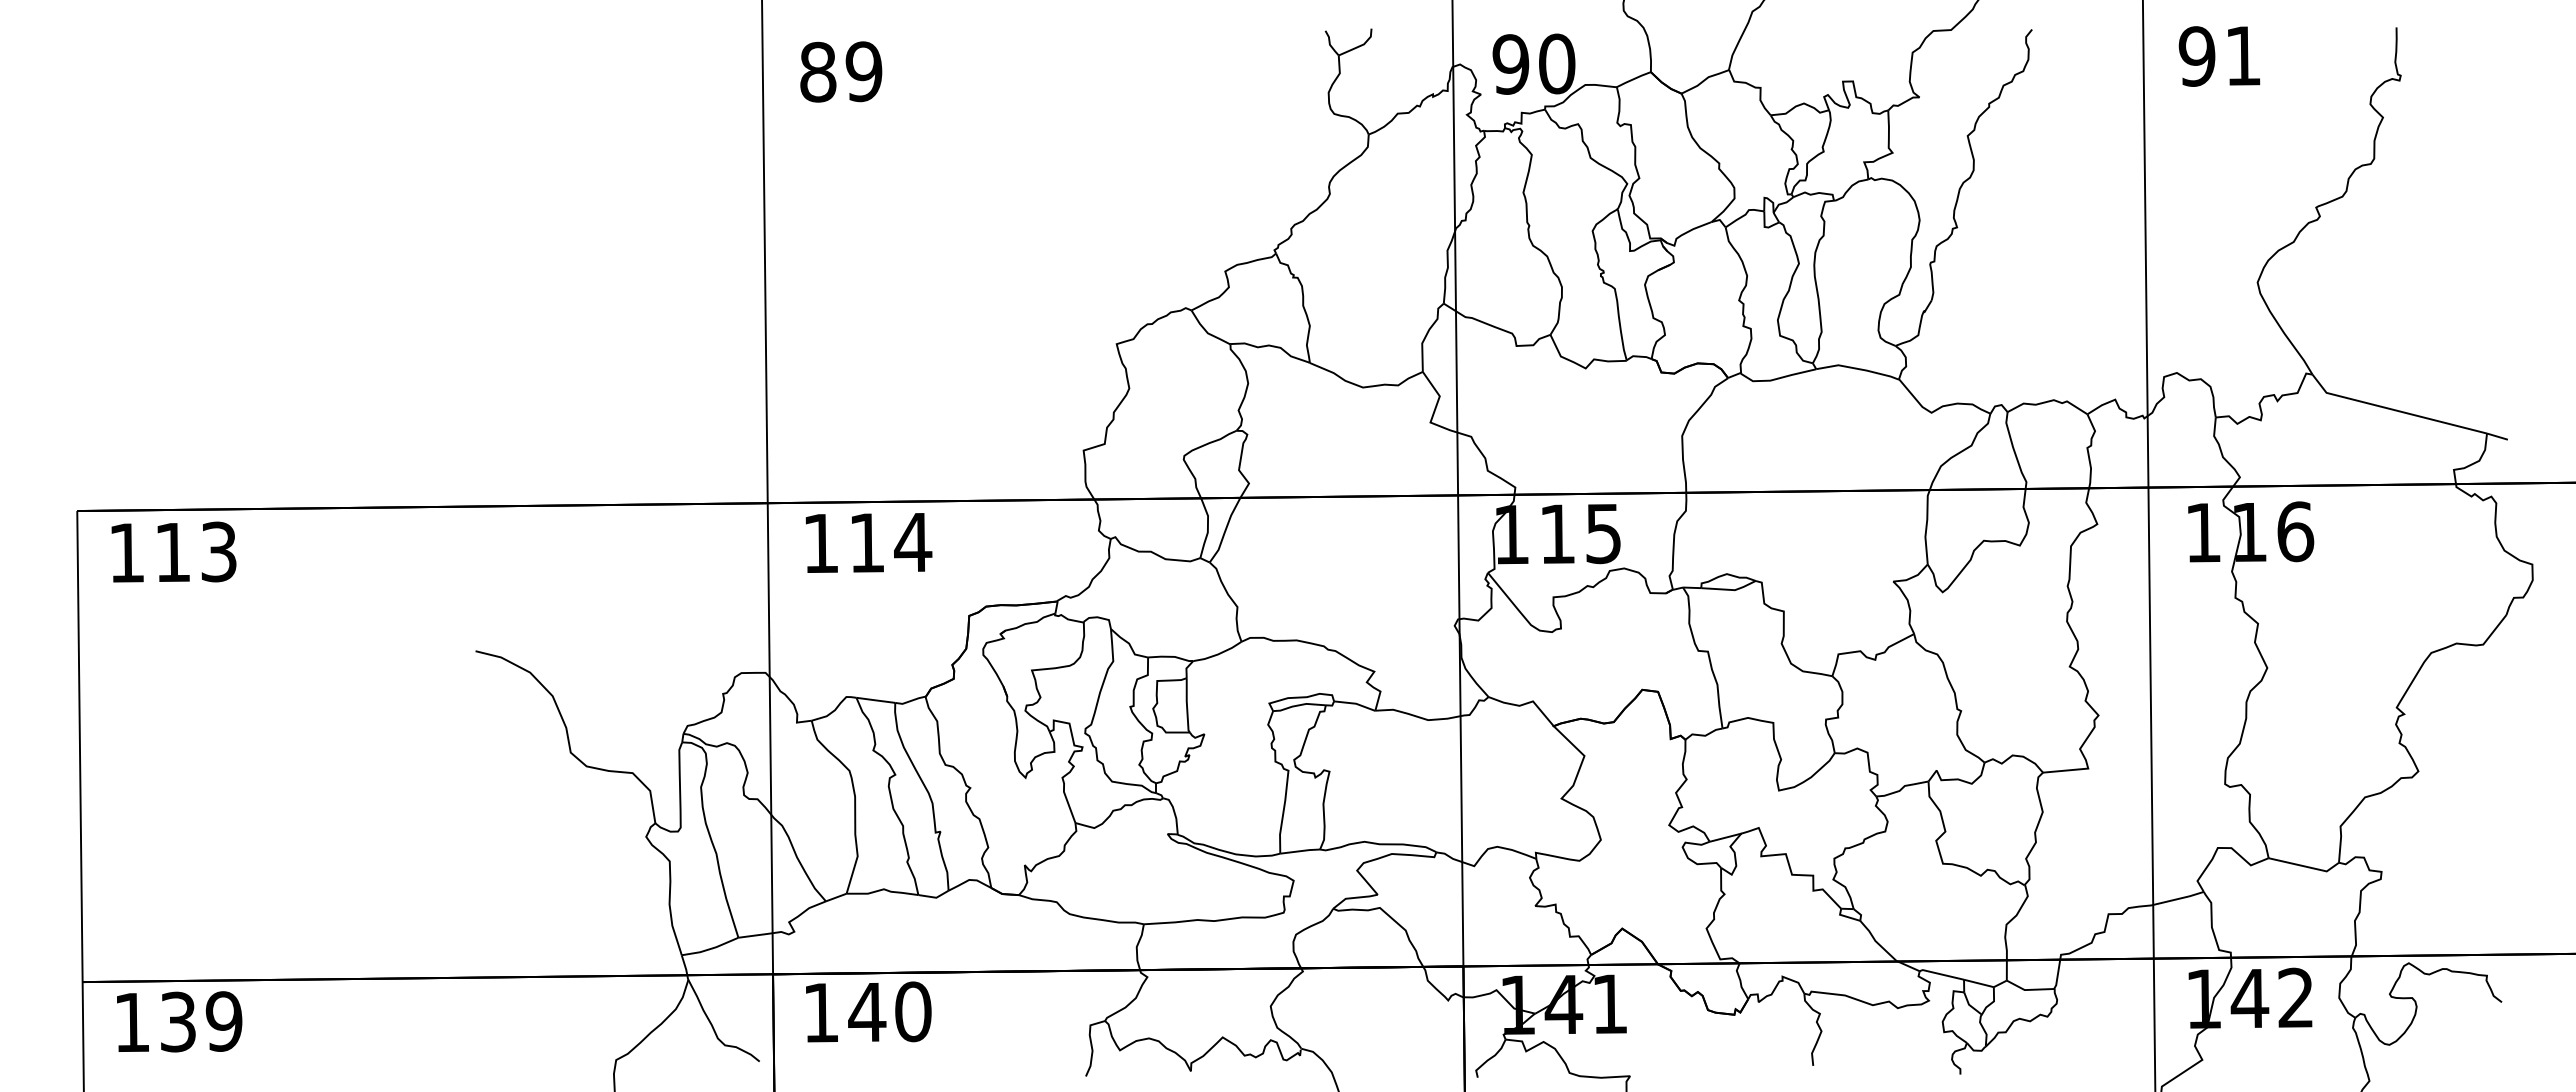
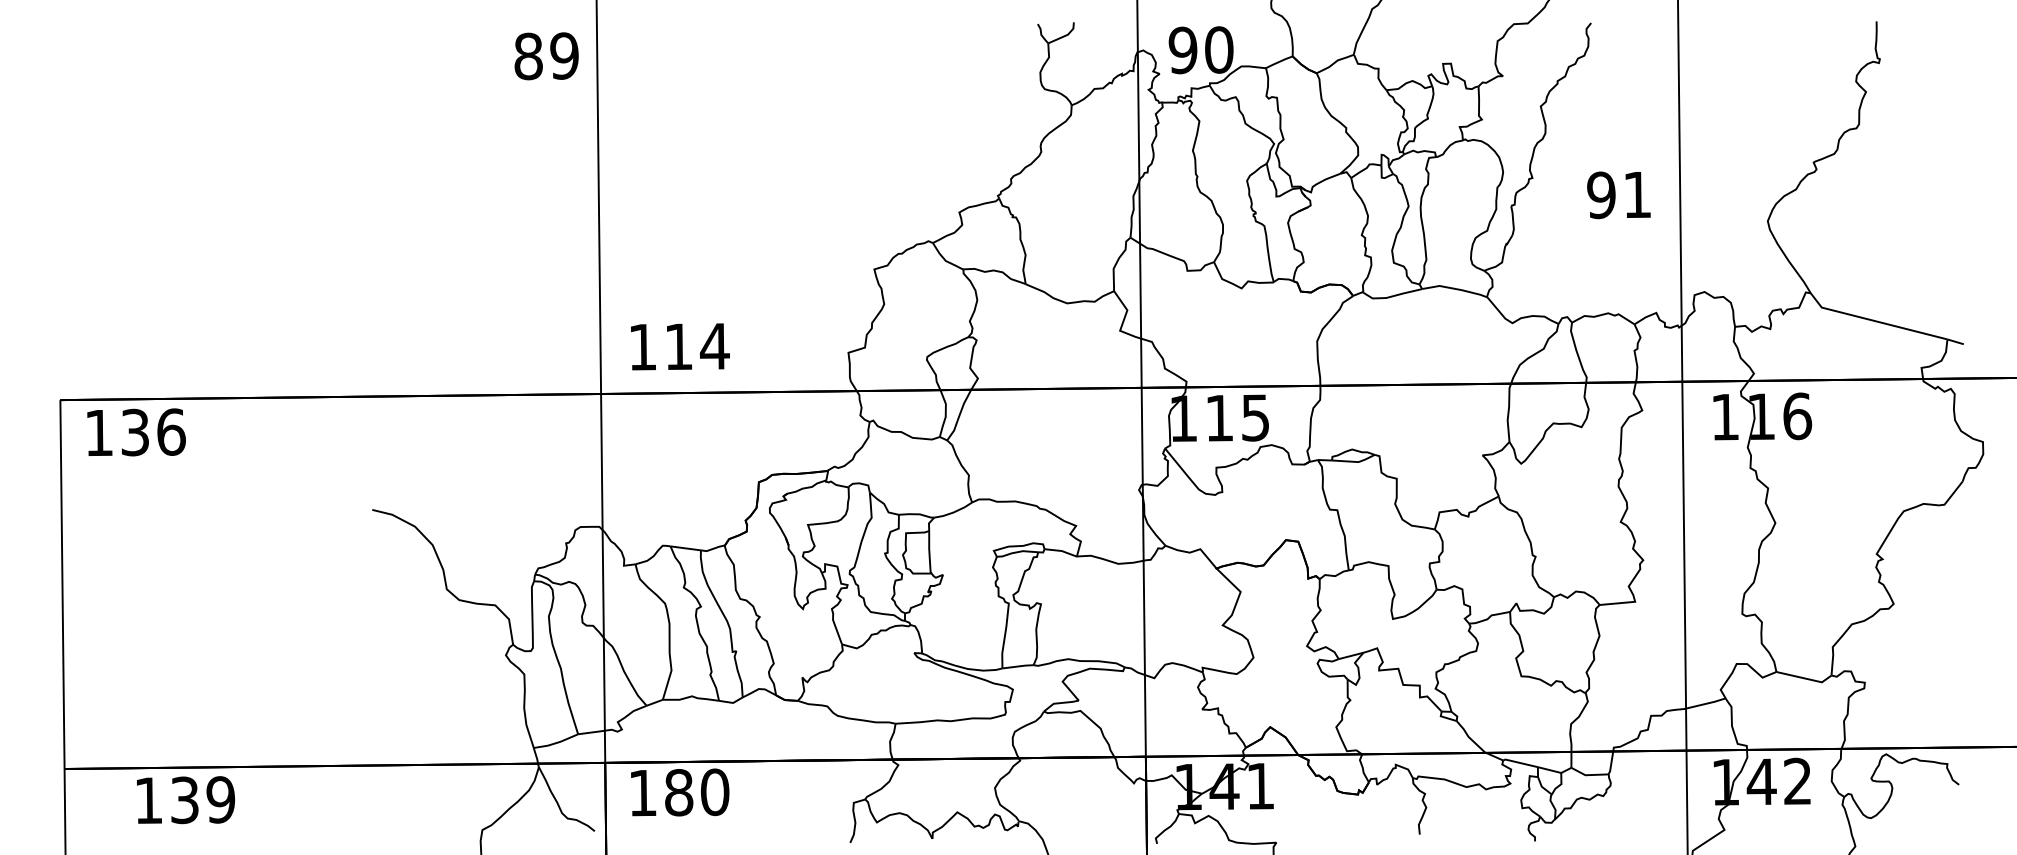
text: (2219, 56) -> (1618, 195), moved
text: (841, 71) -> (546, 55), moved
text: (868, 542) -> (679, 346), moved
text: (196, 551) -> (153, 431), 113 -> 136
text: (867, 1012) -> (679, 792), 140 -> 180
text: (179, 1021) -> (185, 799), moved

